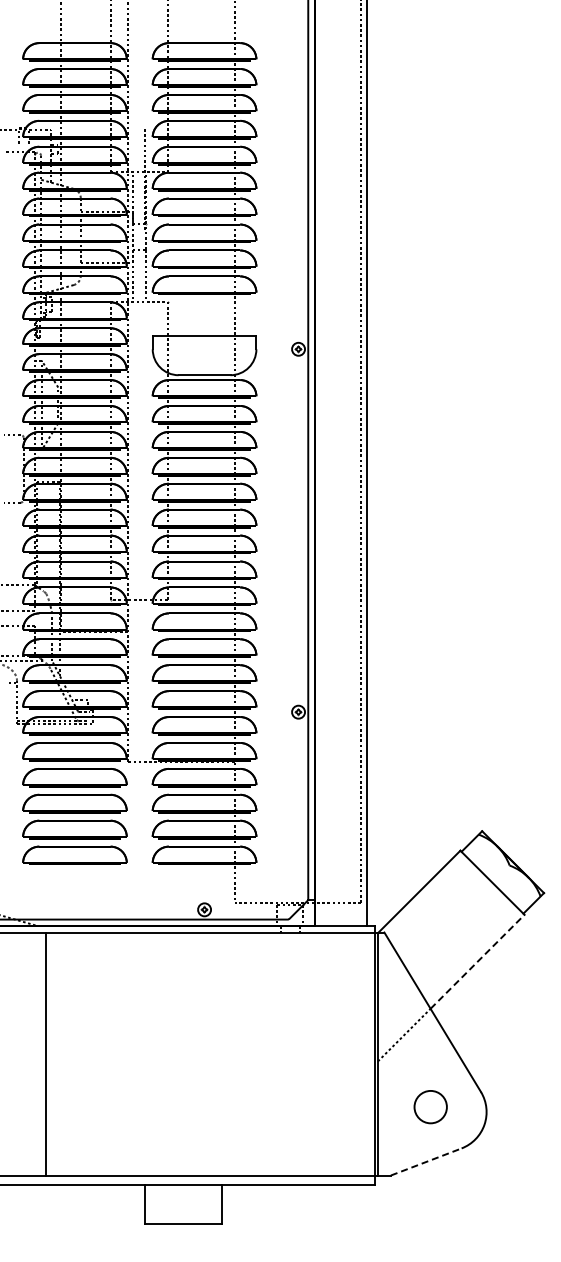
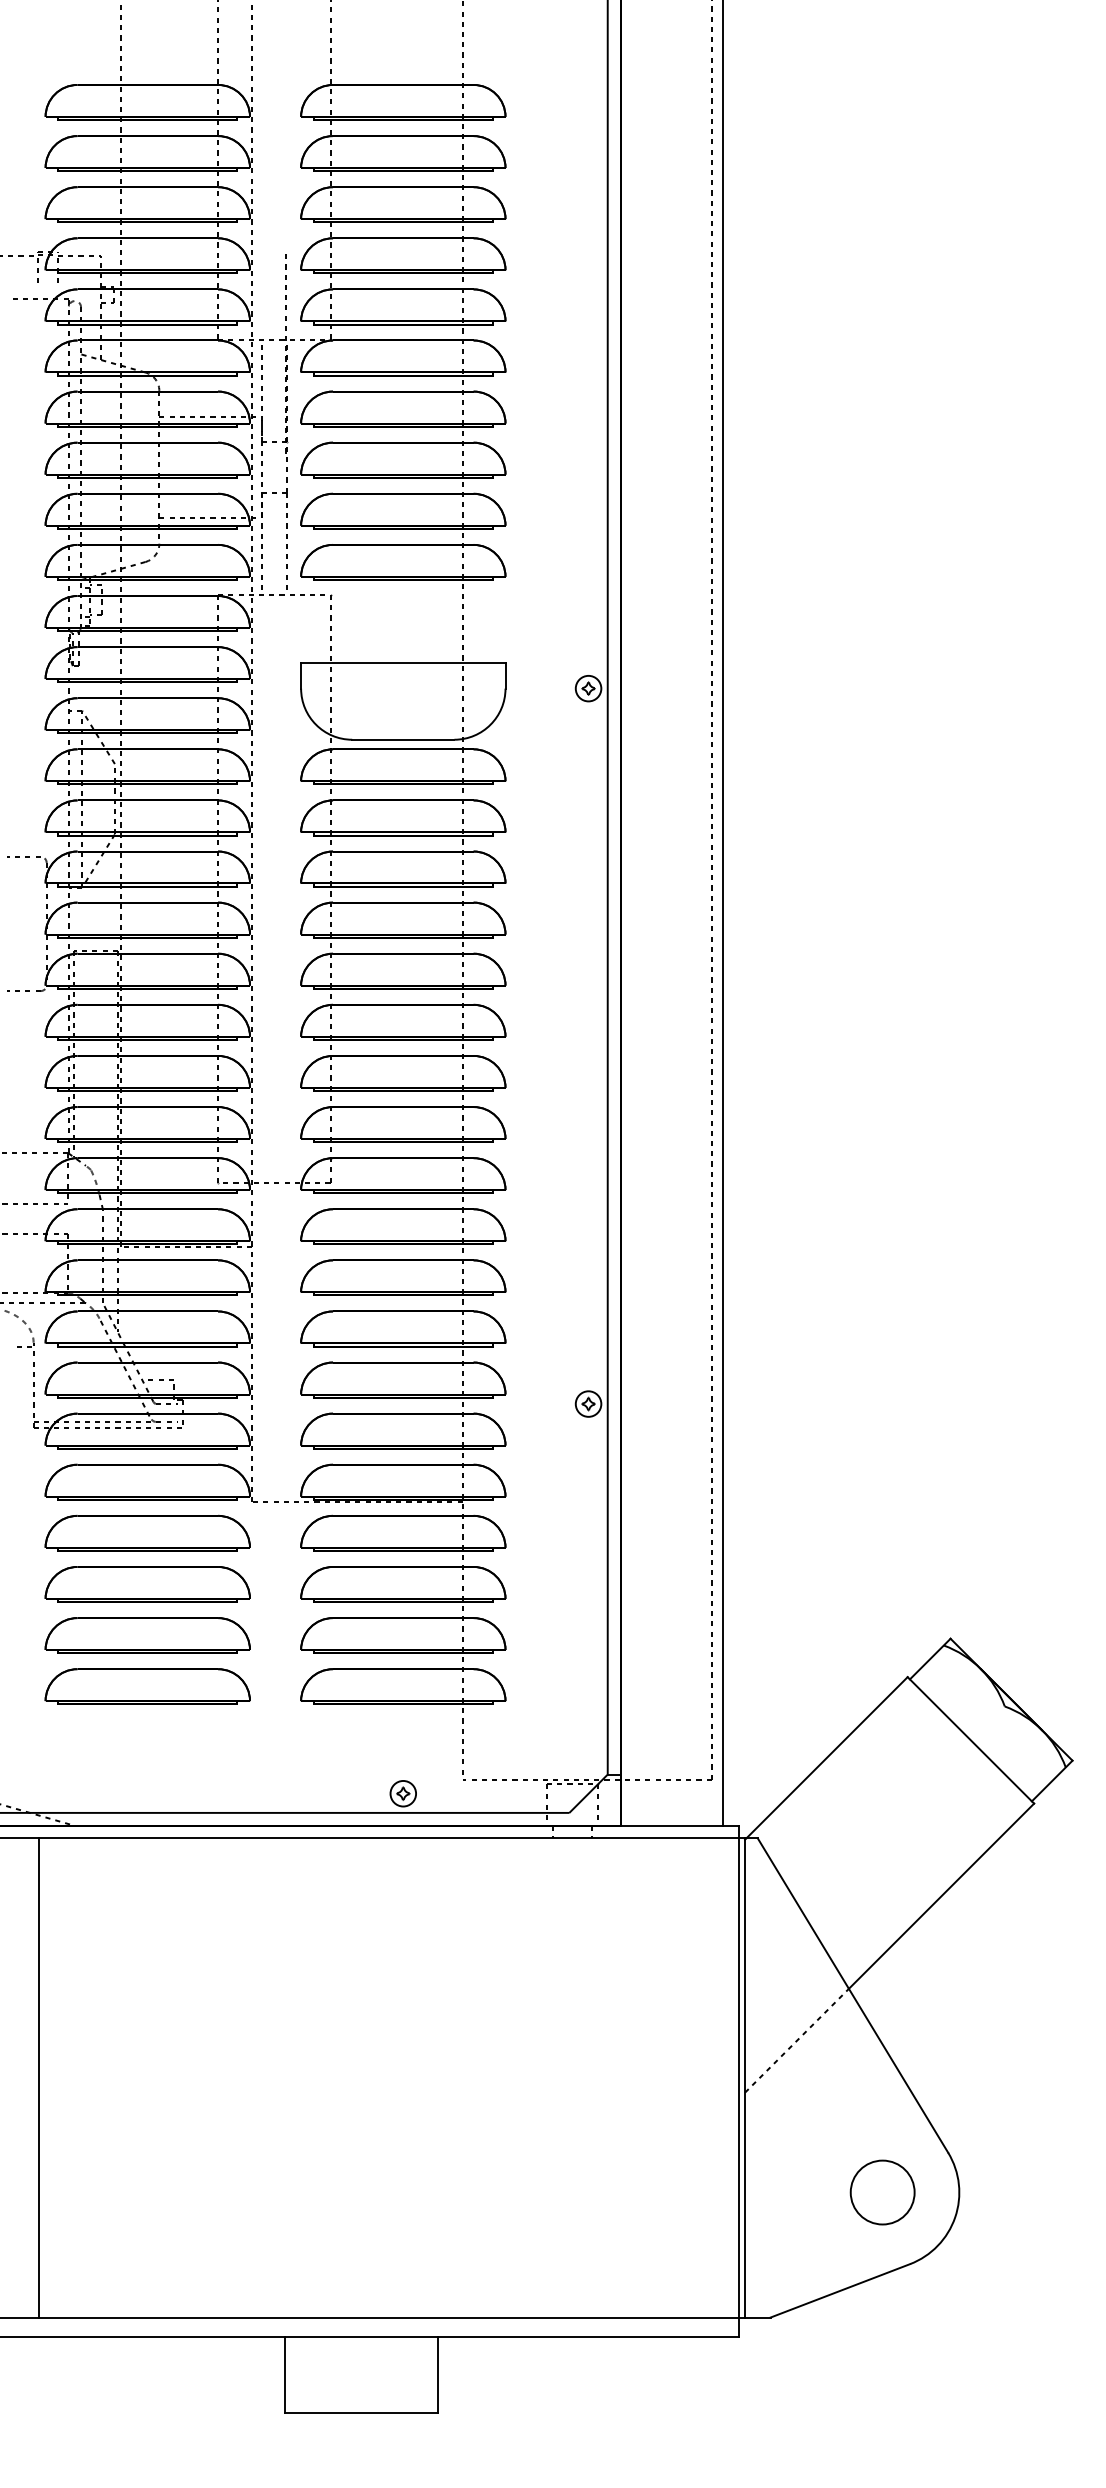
line: (477, 961) -> (941, 1895), dashed -> solid
line: (45, 1053) -> (38, 2076), moved
circle: (430, 1107) -> (882, 2193), moved
line: (426, 1161) -> (840, 2289), dashed -> solid

